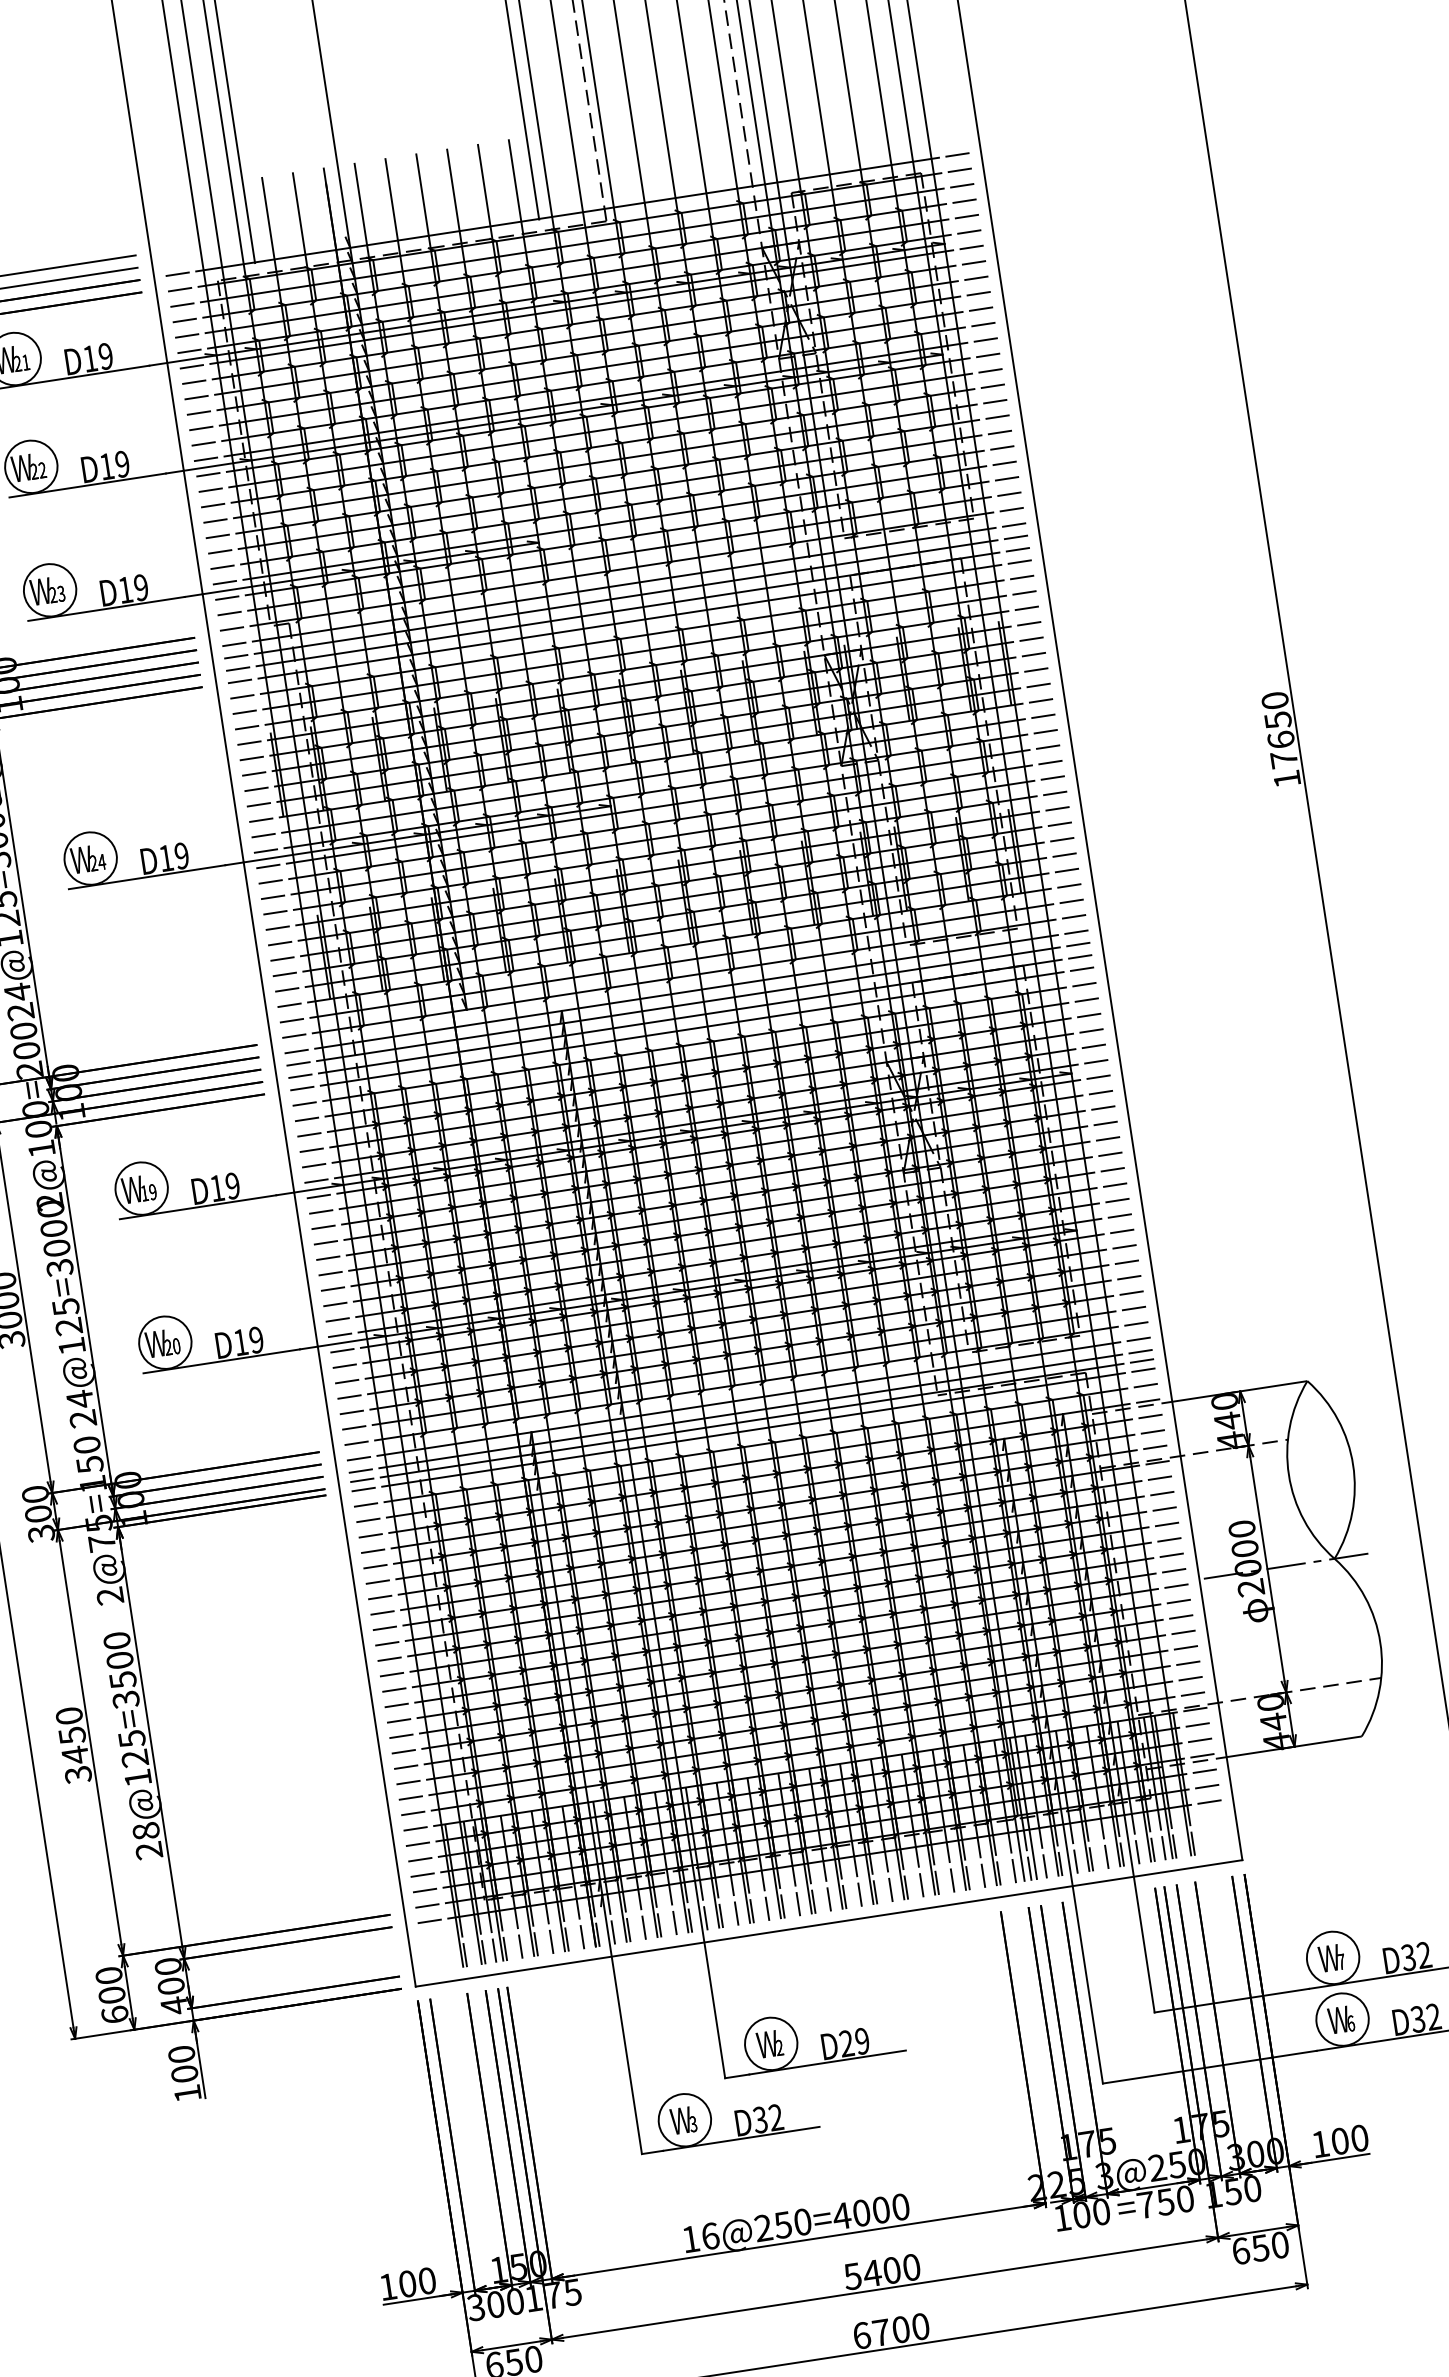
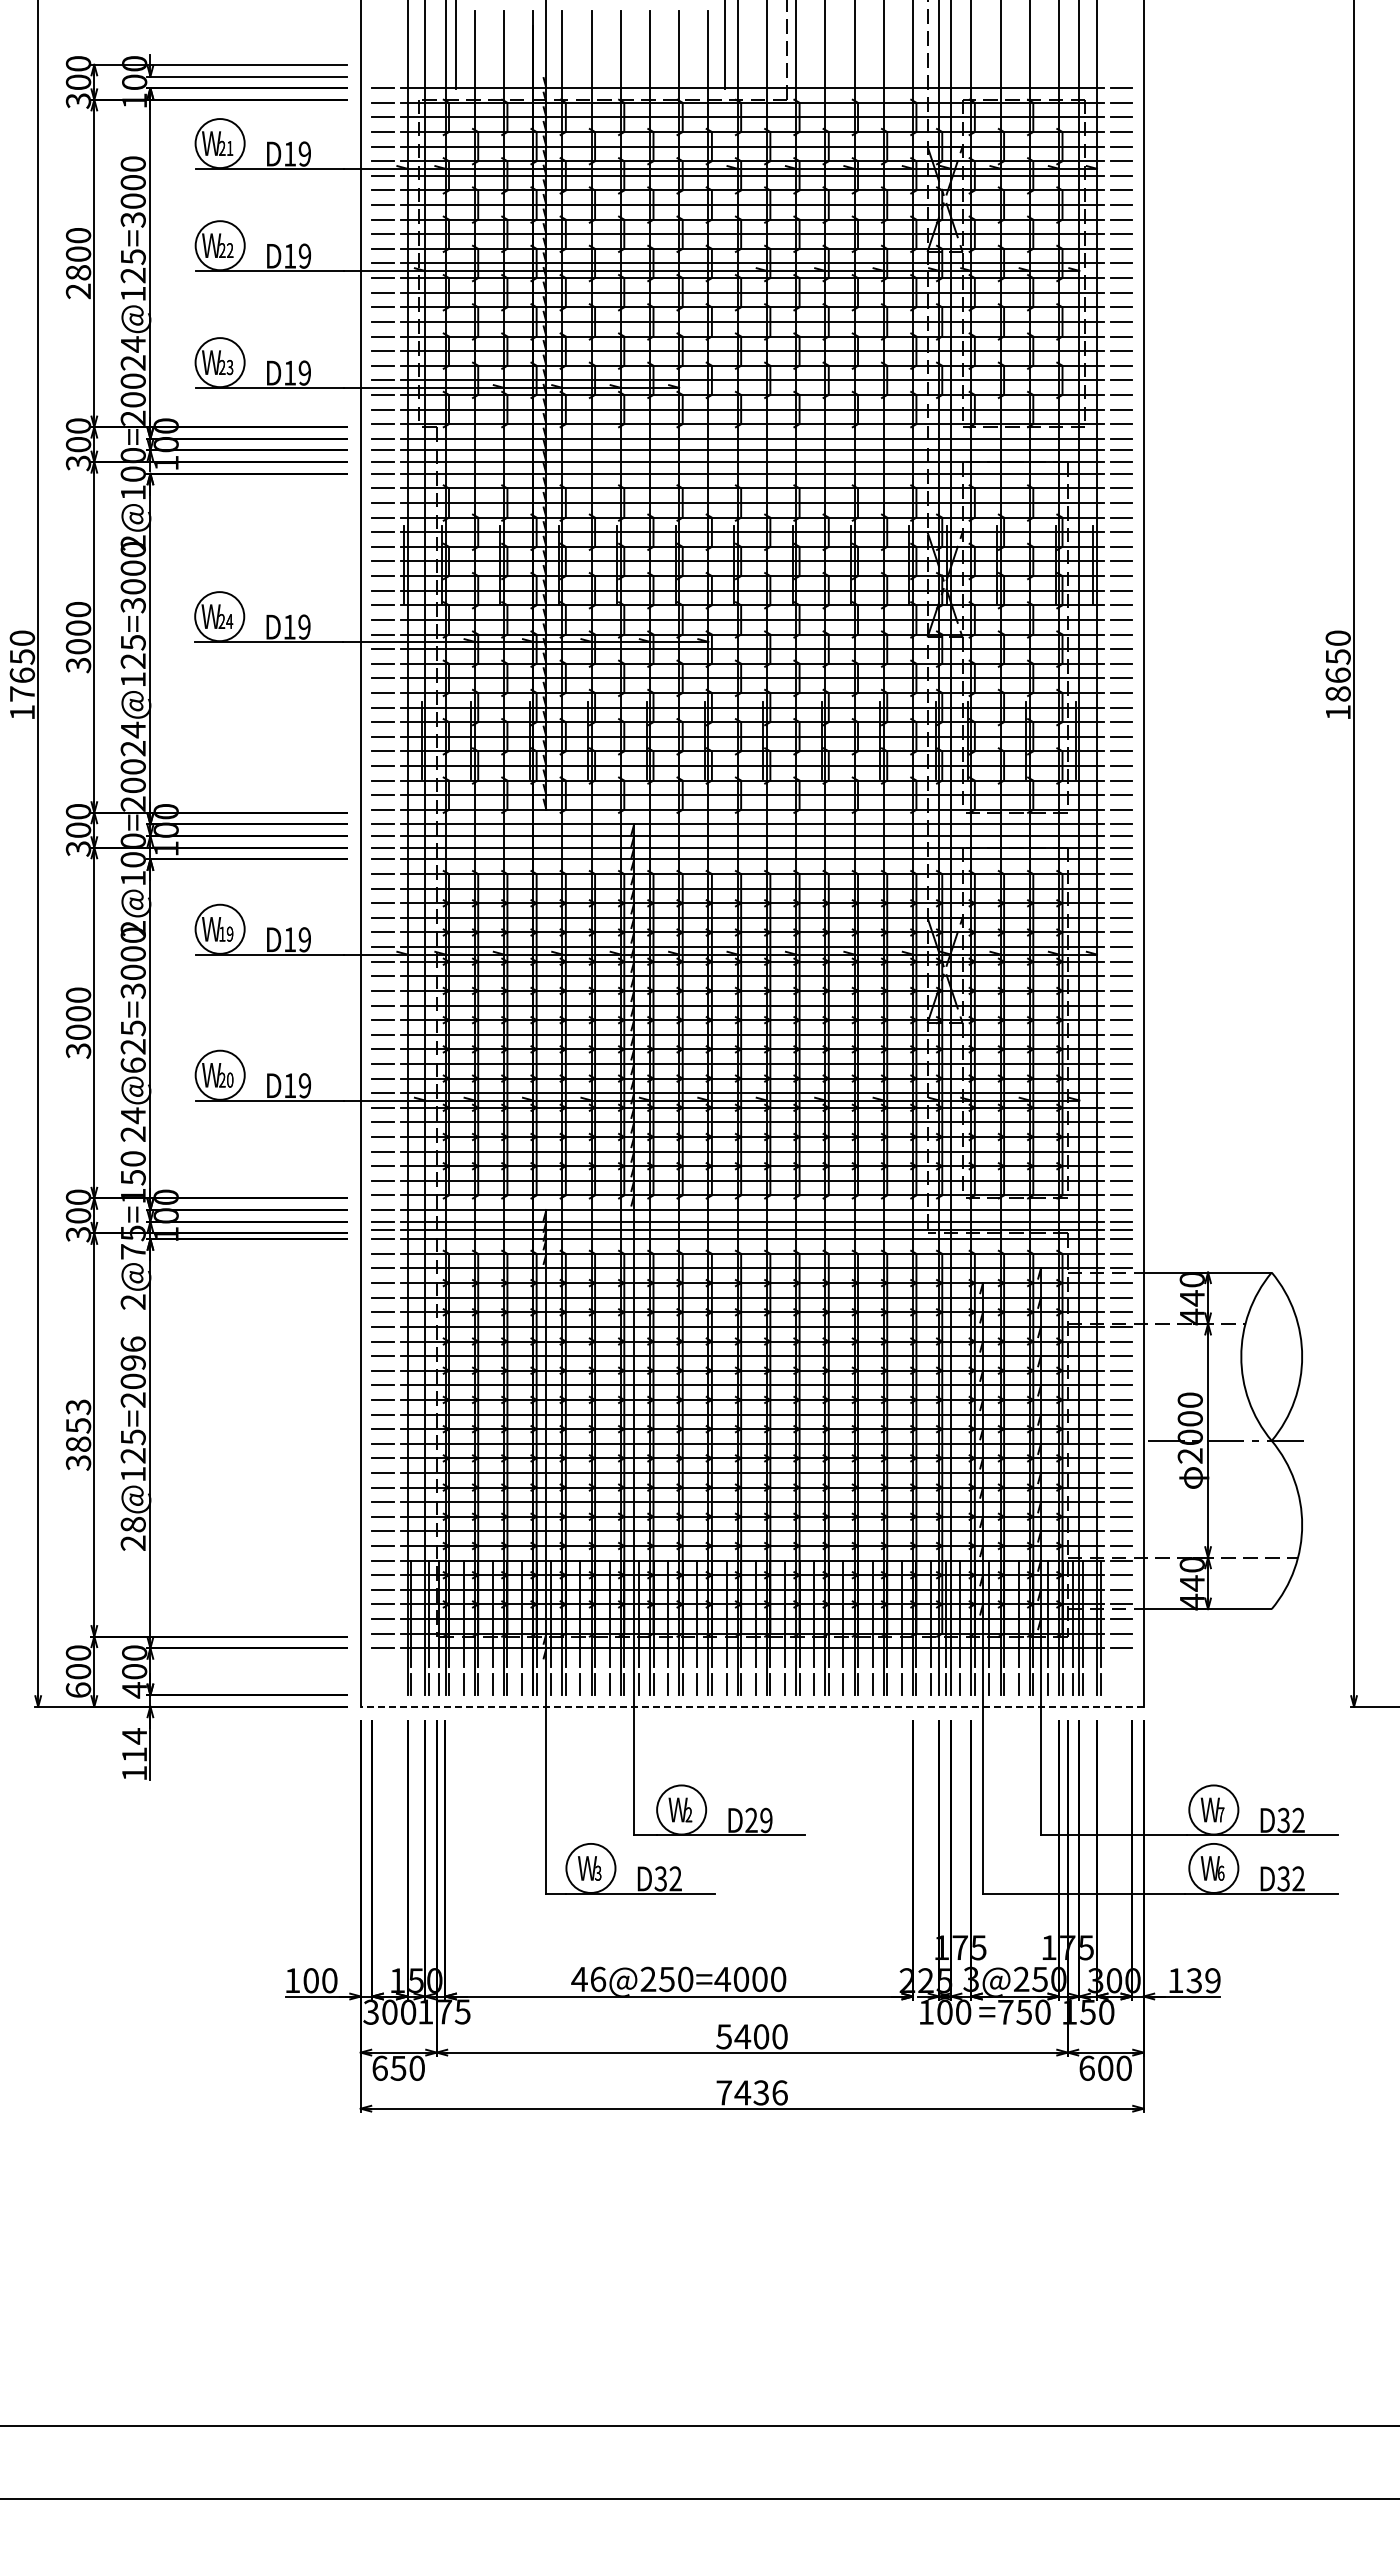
text: (1283, 759) -> (1337, 693), 17650 -> 18650
text: (70, 1345) -> (132, 1064), 24@125=3000 -> 24@625=3000
text: (120, 1670) -> (132, 1372), 28@125=3500 -> 28@125=2096
text: (72, 1735) -> (78, 1425), 3450 -> 3853
line: (828, 1923) -> (751, 1706), solid -> dashed
text: (183, 2064) -> (134, 1745), 100 -> 114
text: (1349, 2139) -> (1203, 1980), 100 -> 139
text: (690, 2239) -> (579, 1979), 16@250=4000 -> 46@250=4000
text: (1260, 2247) -> (1105, 2067), 650 -> 600
text: (890, 2330) -> (751, 2092), 6700 -> 7436

